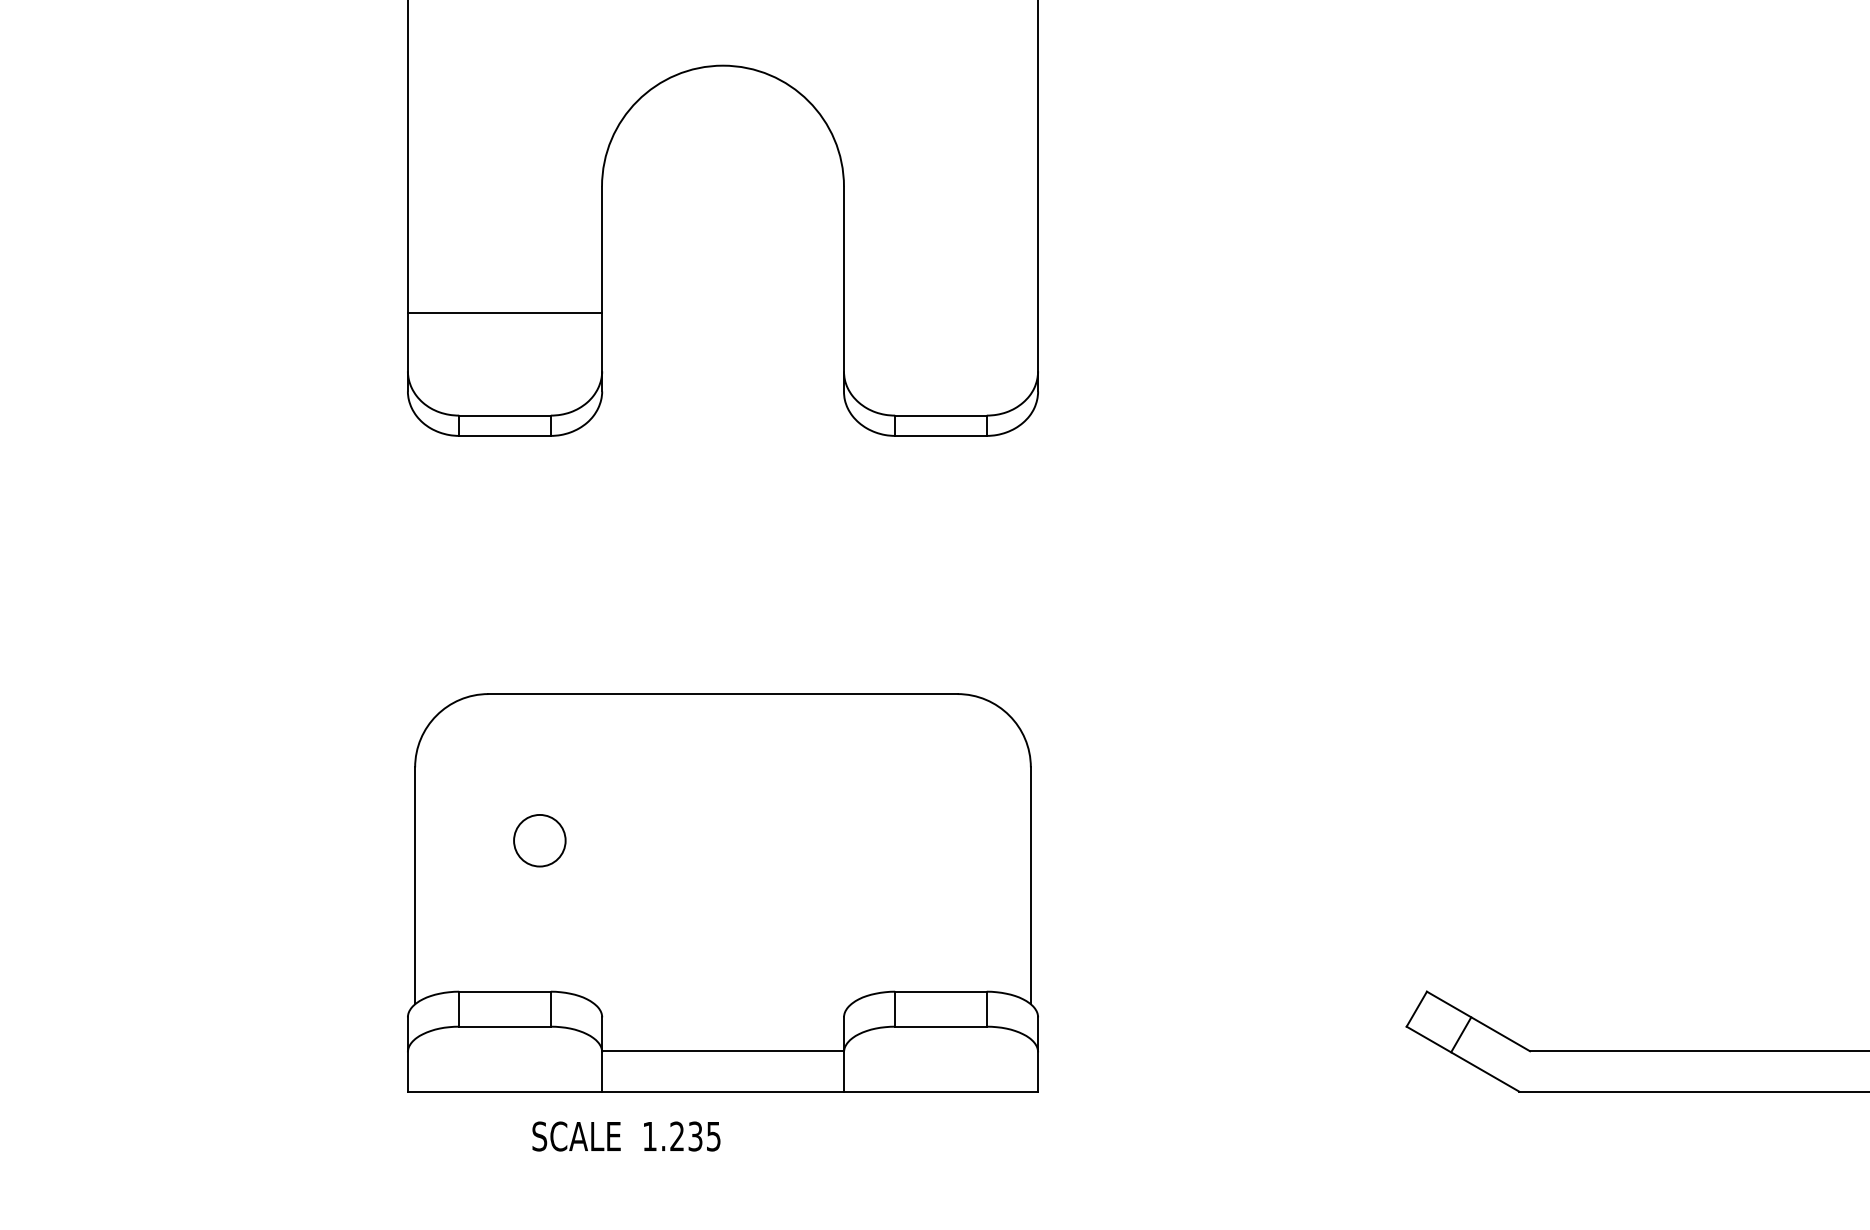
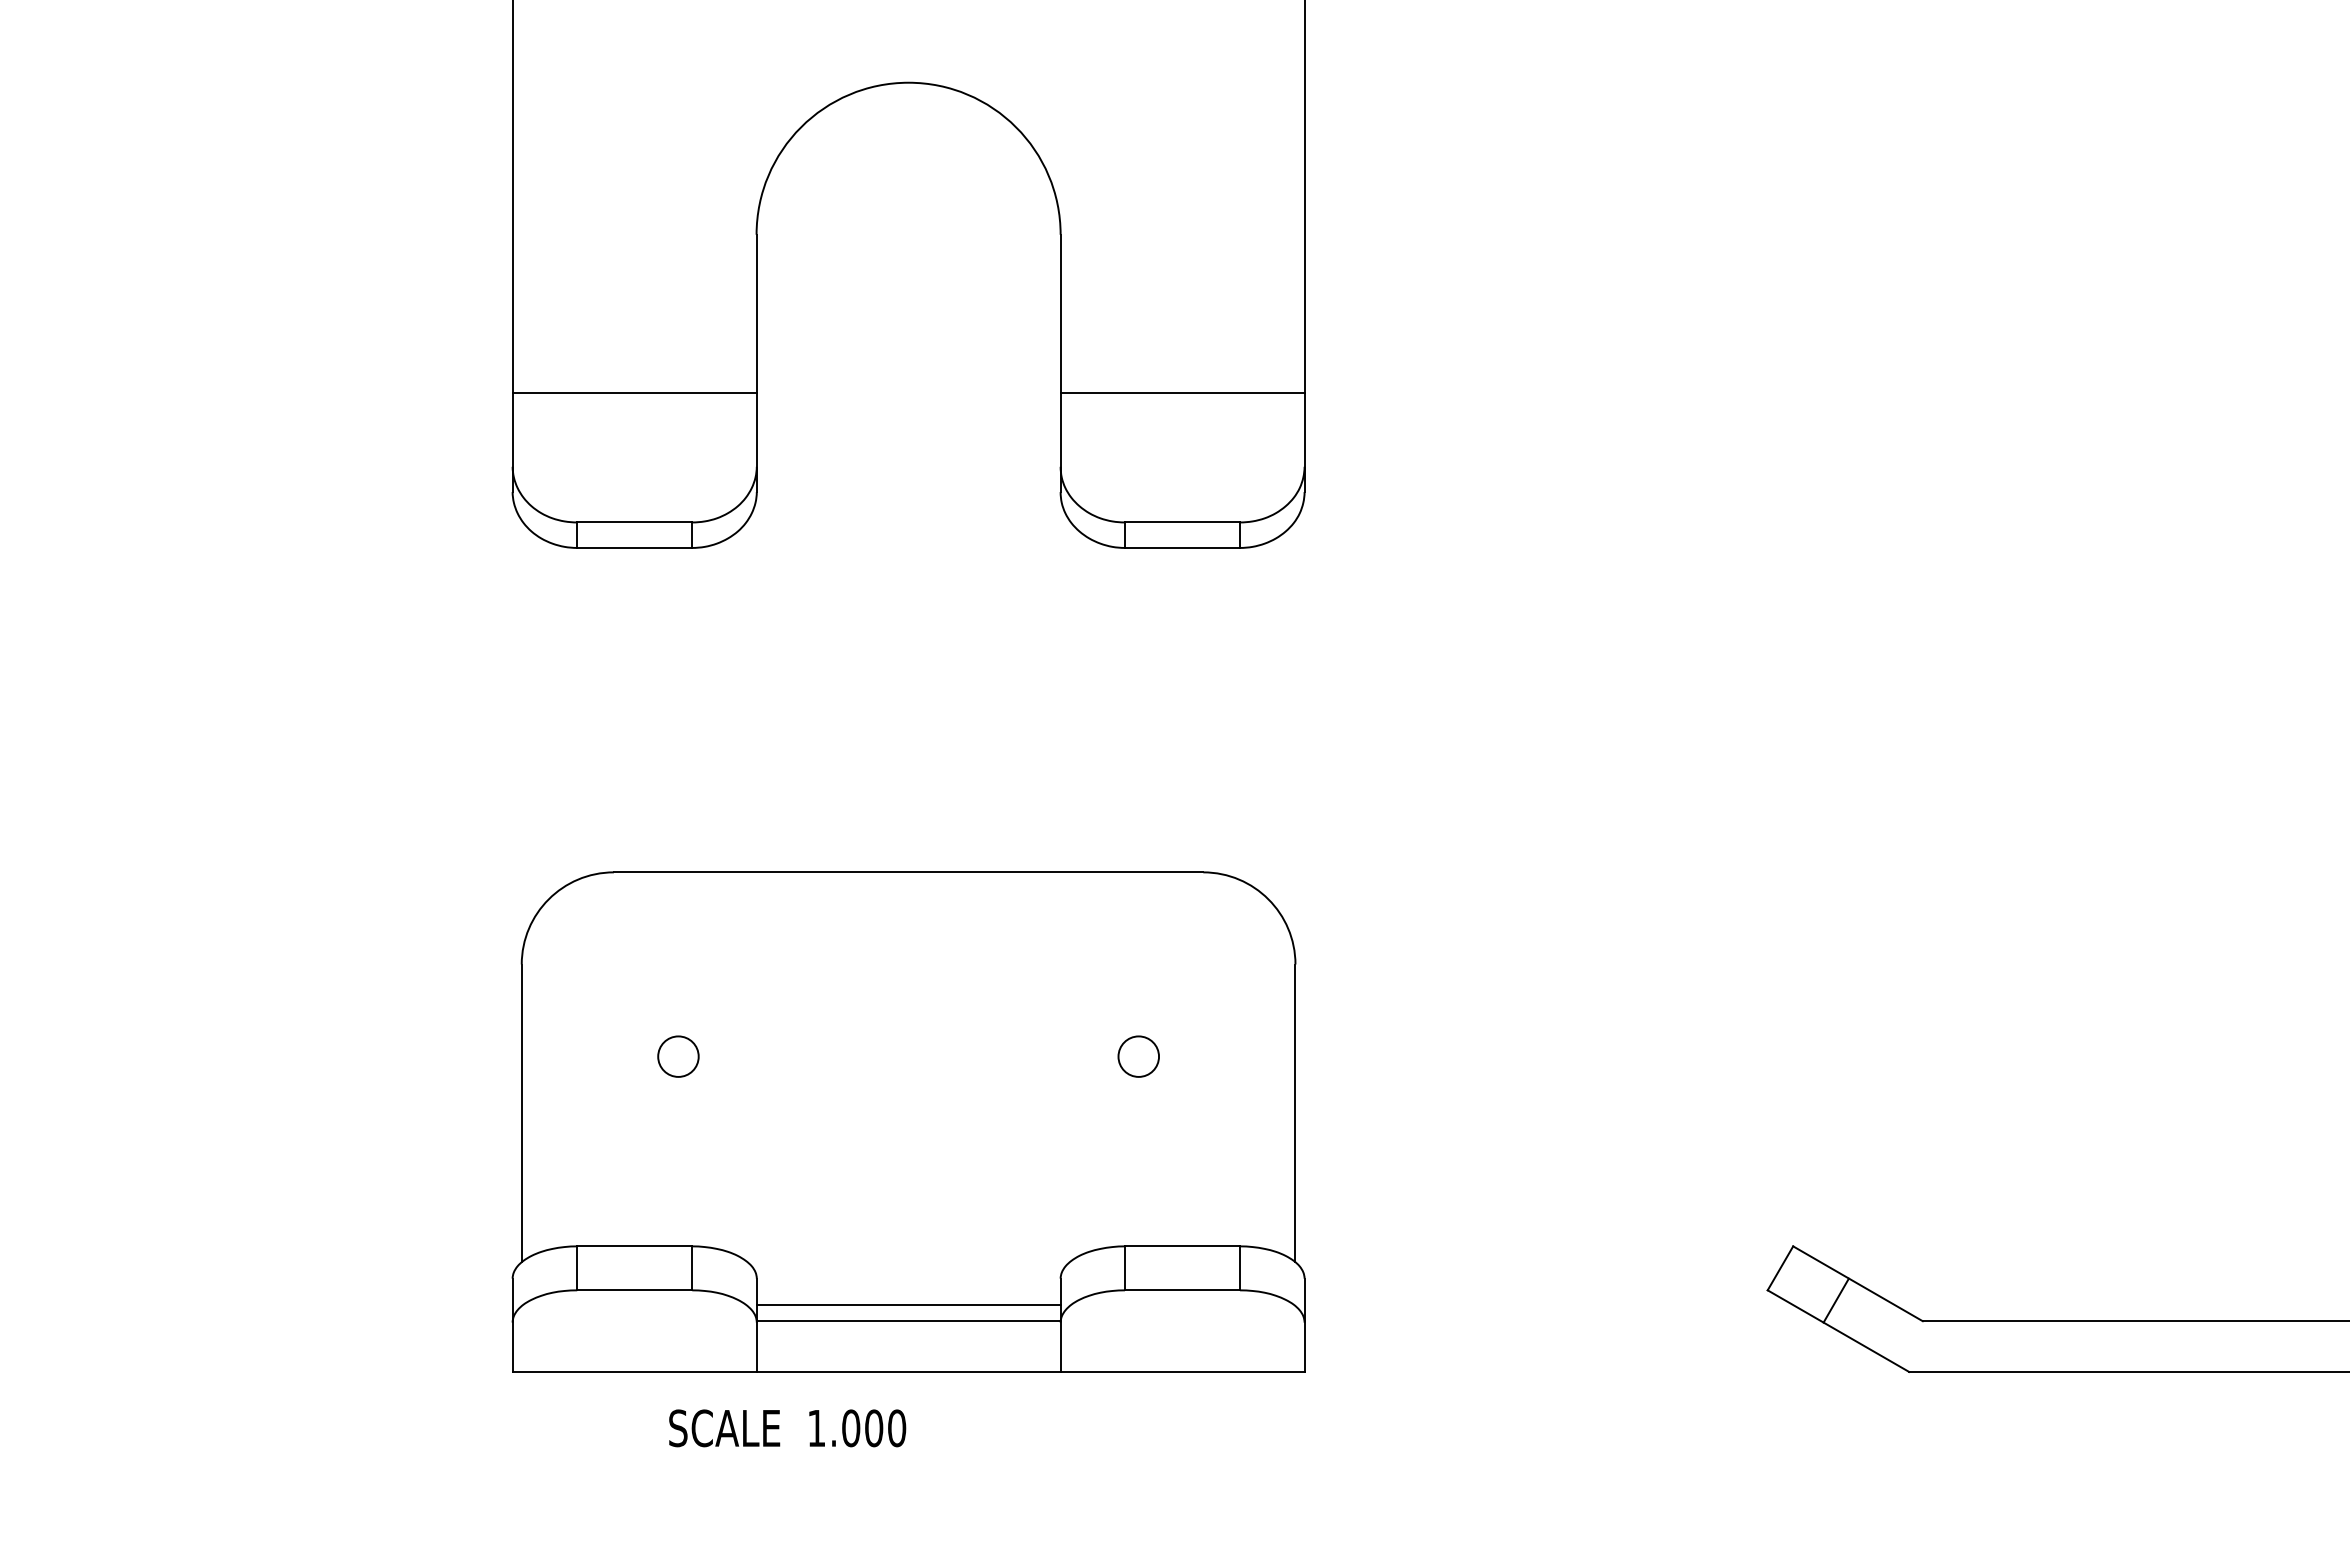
line: (940, 312) -> (1182, 392), added
circle: (539, 840) -> (678, 1056), size x0.62
circle: (905, 840) -> (1138, 1056), added
line: (722, 1038) -> (908, 1305), added
text: (695, 1136) -> (874, 1428), 1.235 -> 1.000

